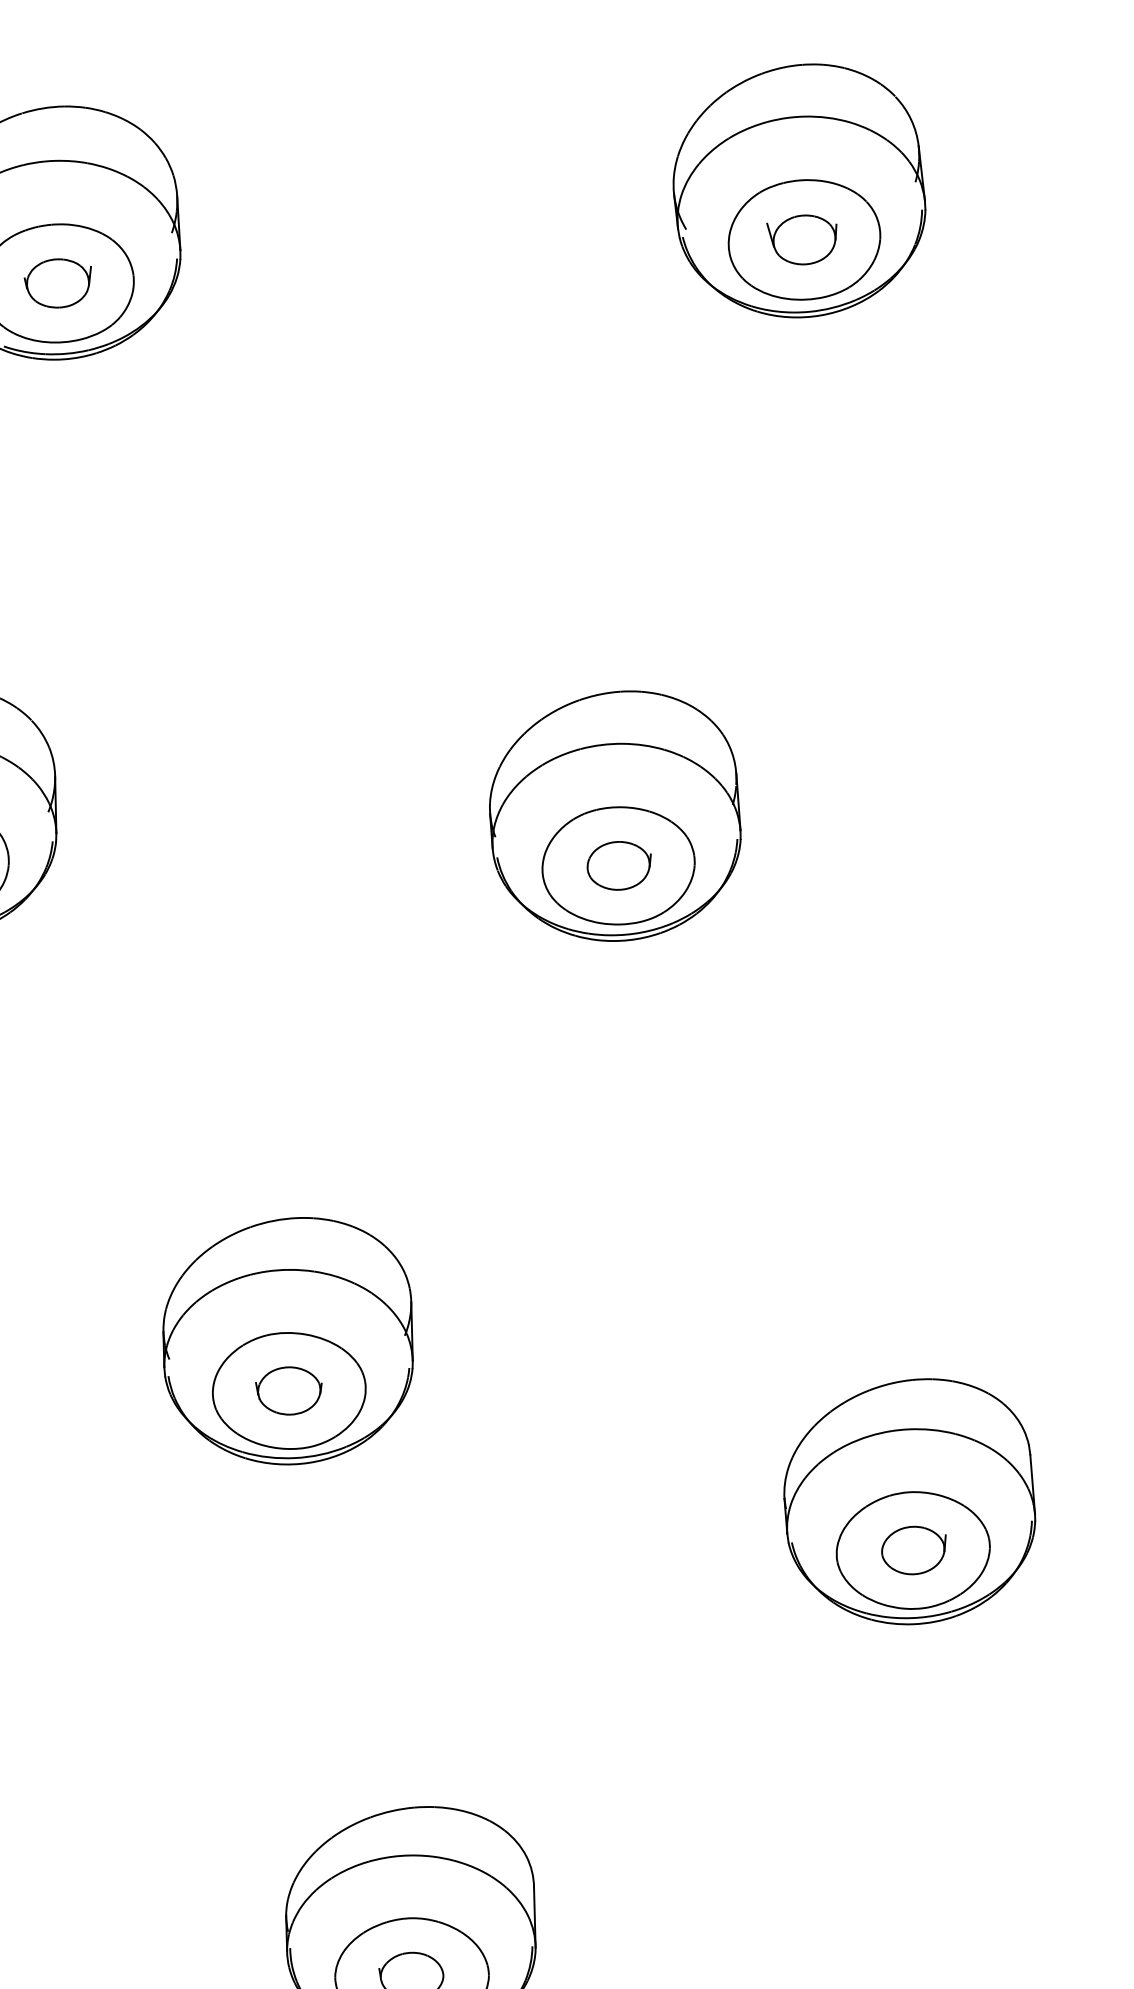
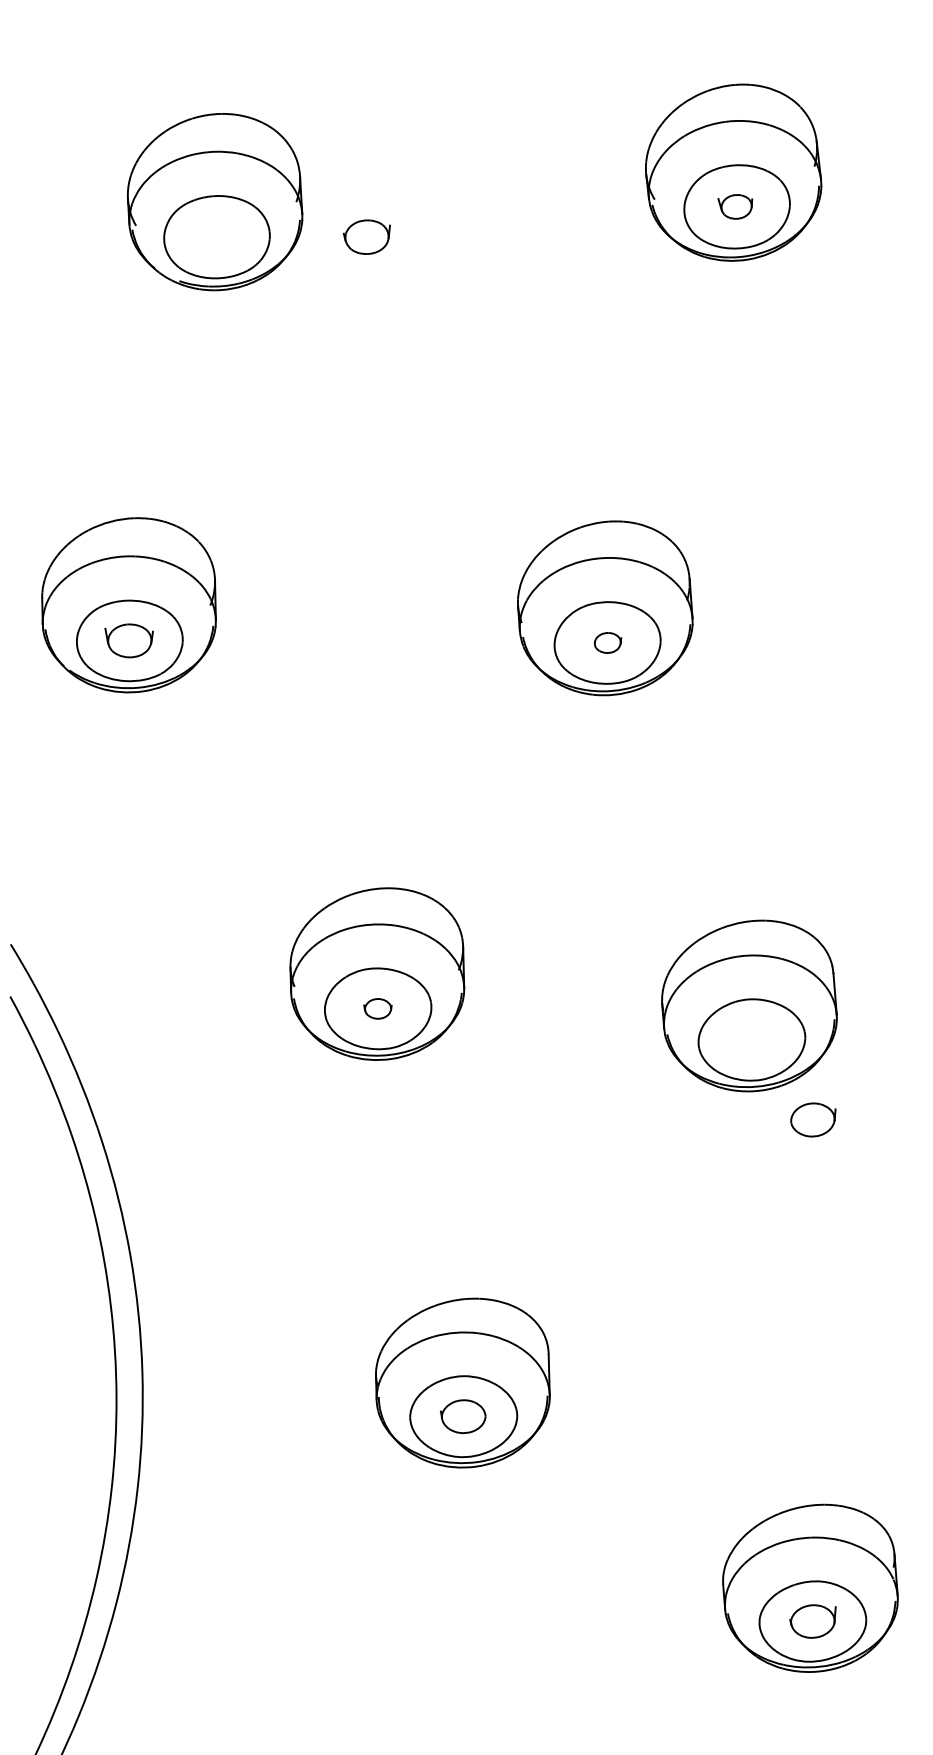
part: (802, 239) -> (735, 206), size x0.7
part: (57, 282) -> (366, 236), moved
part: (618, 865) -> (607, 642), size x0.6
part: (288, 1390) -> (377, 1008), size x0.6
part: (909, 1501) -> (749, 1005), moved

